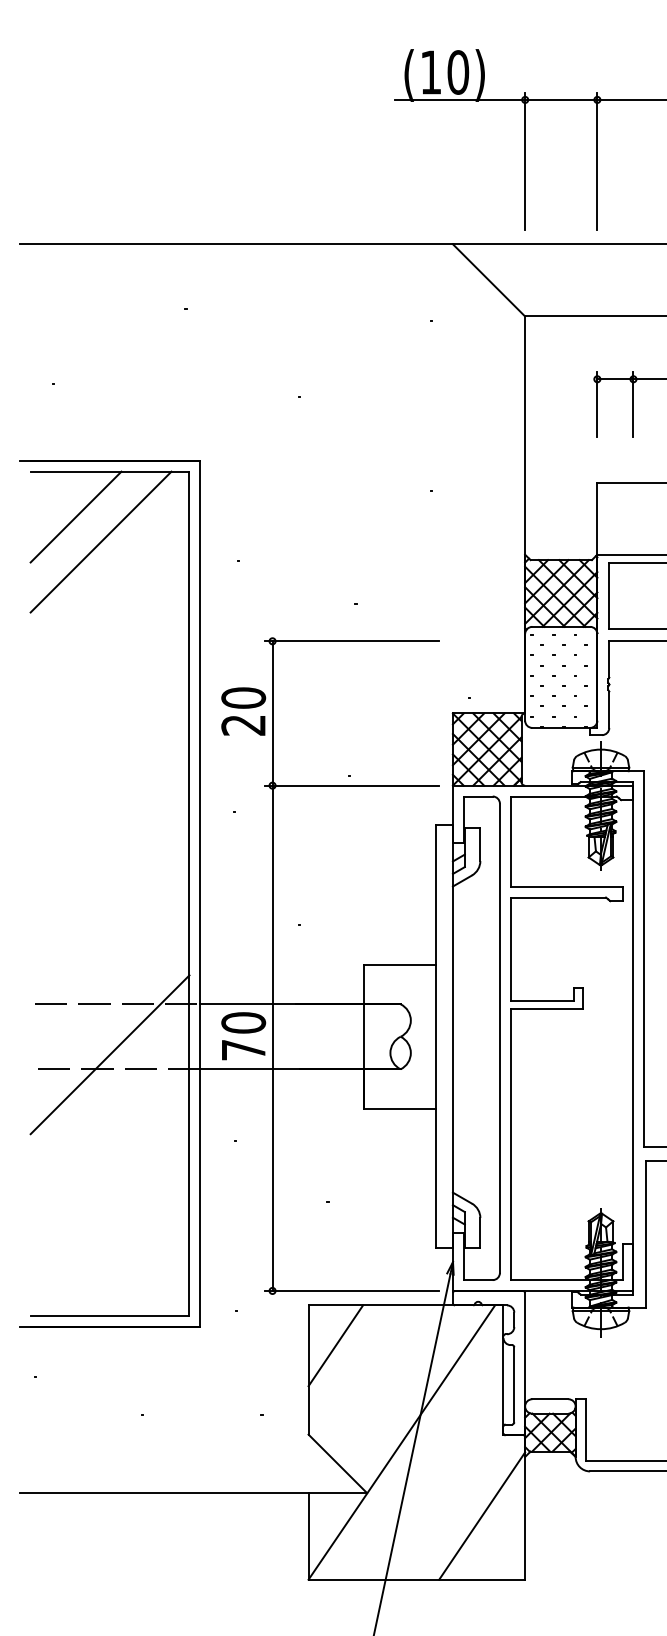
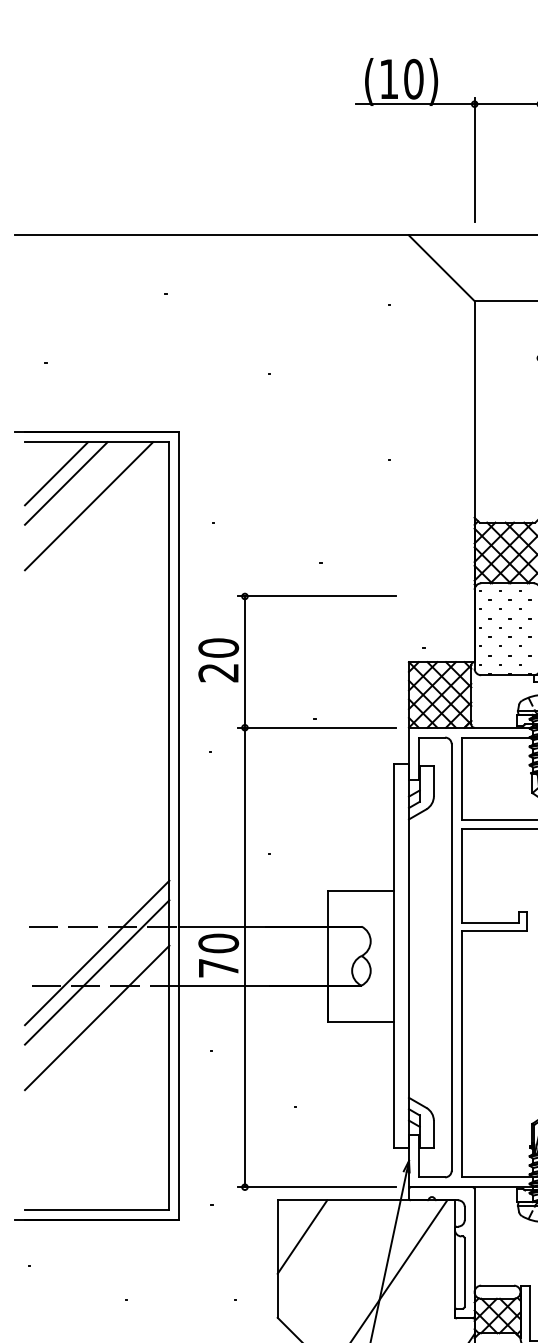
line: (65, 506) -> (56, 473), added
line: (109, 1032) -> (96, 952), added
line: (109, 1104) -> (96, 1017), added

